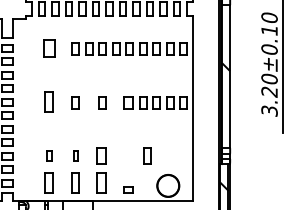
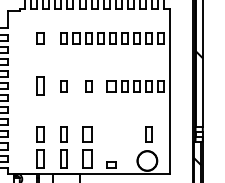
part: (48, 48) -> (40, 37), size x0.71
part: (48, 155) -> (40, 133), size x1.67
part: (75, 155) -> (64, 133), size x1.67
part: (147, 155) -> (149, 133), moved

